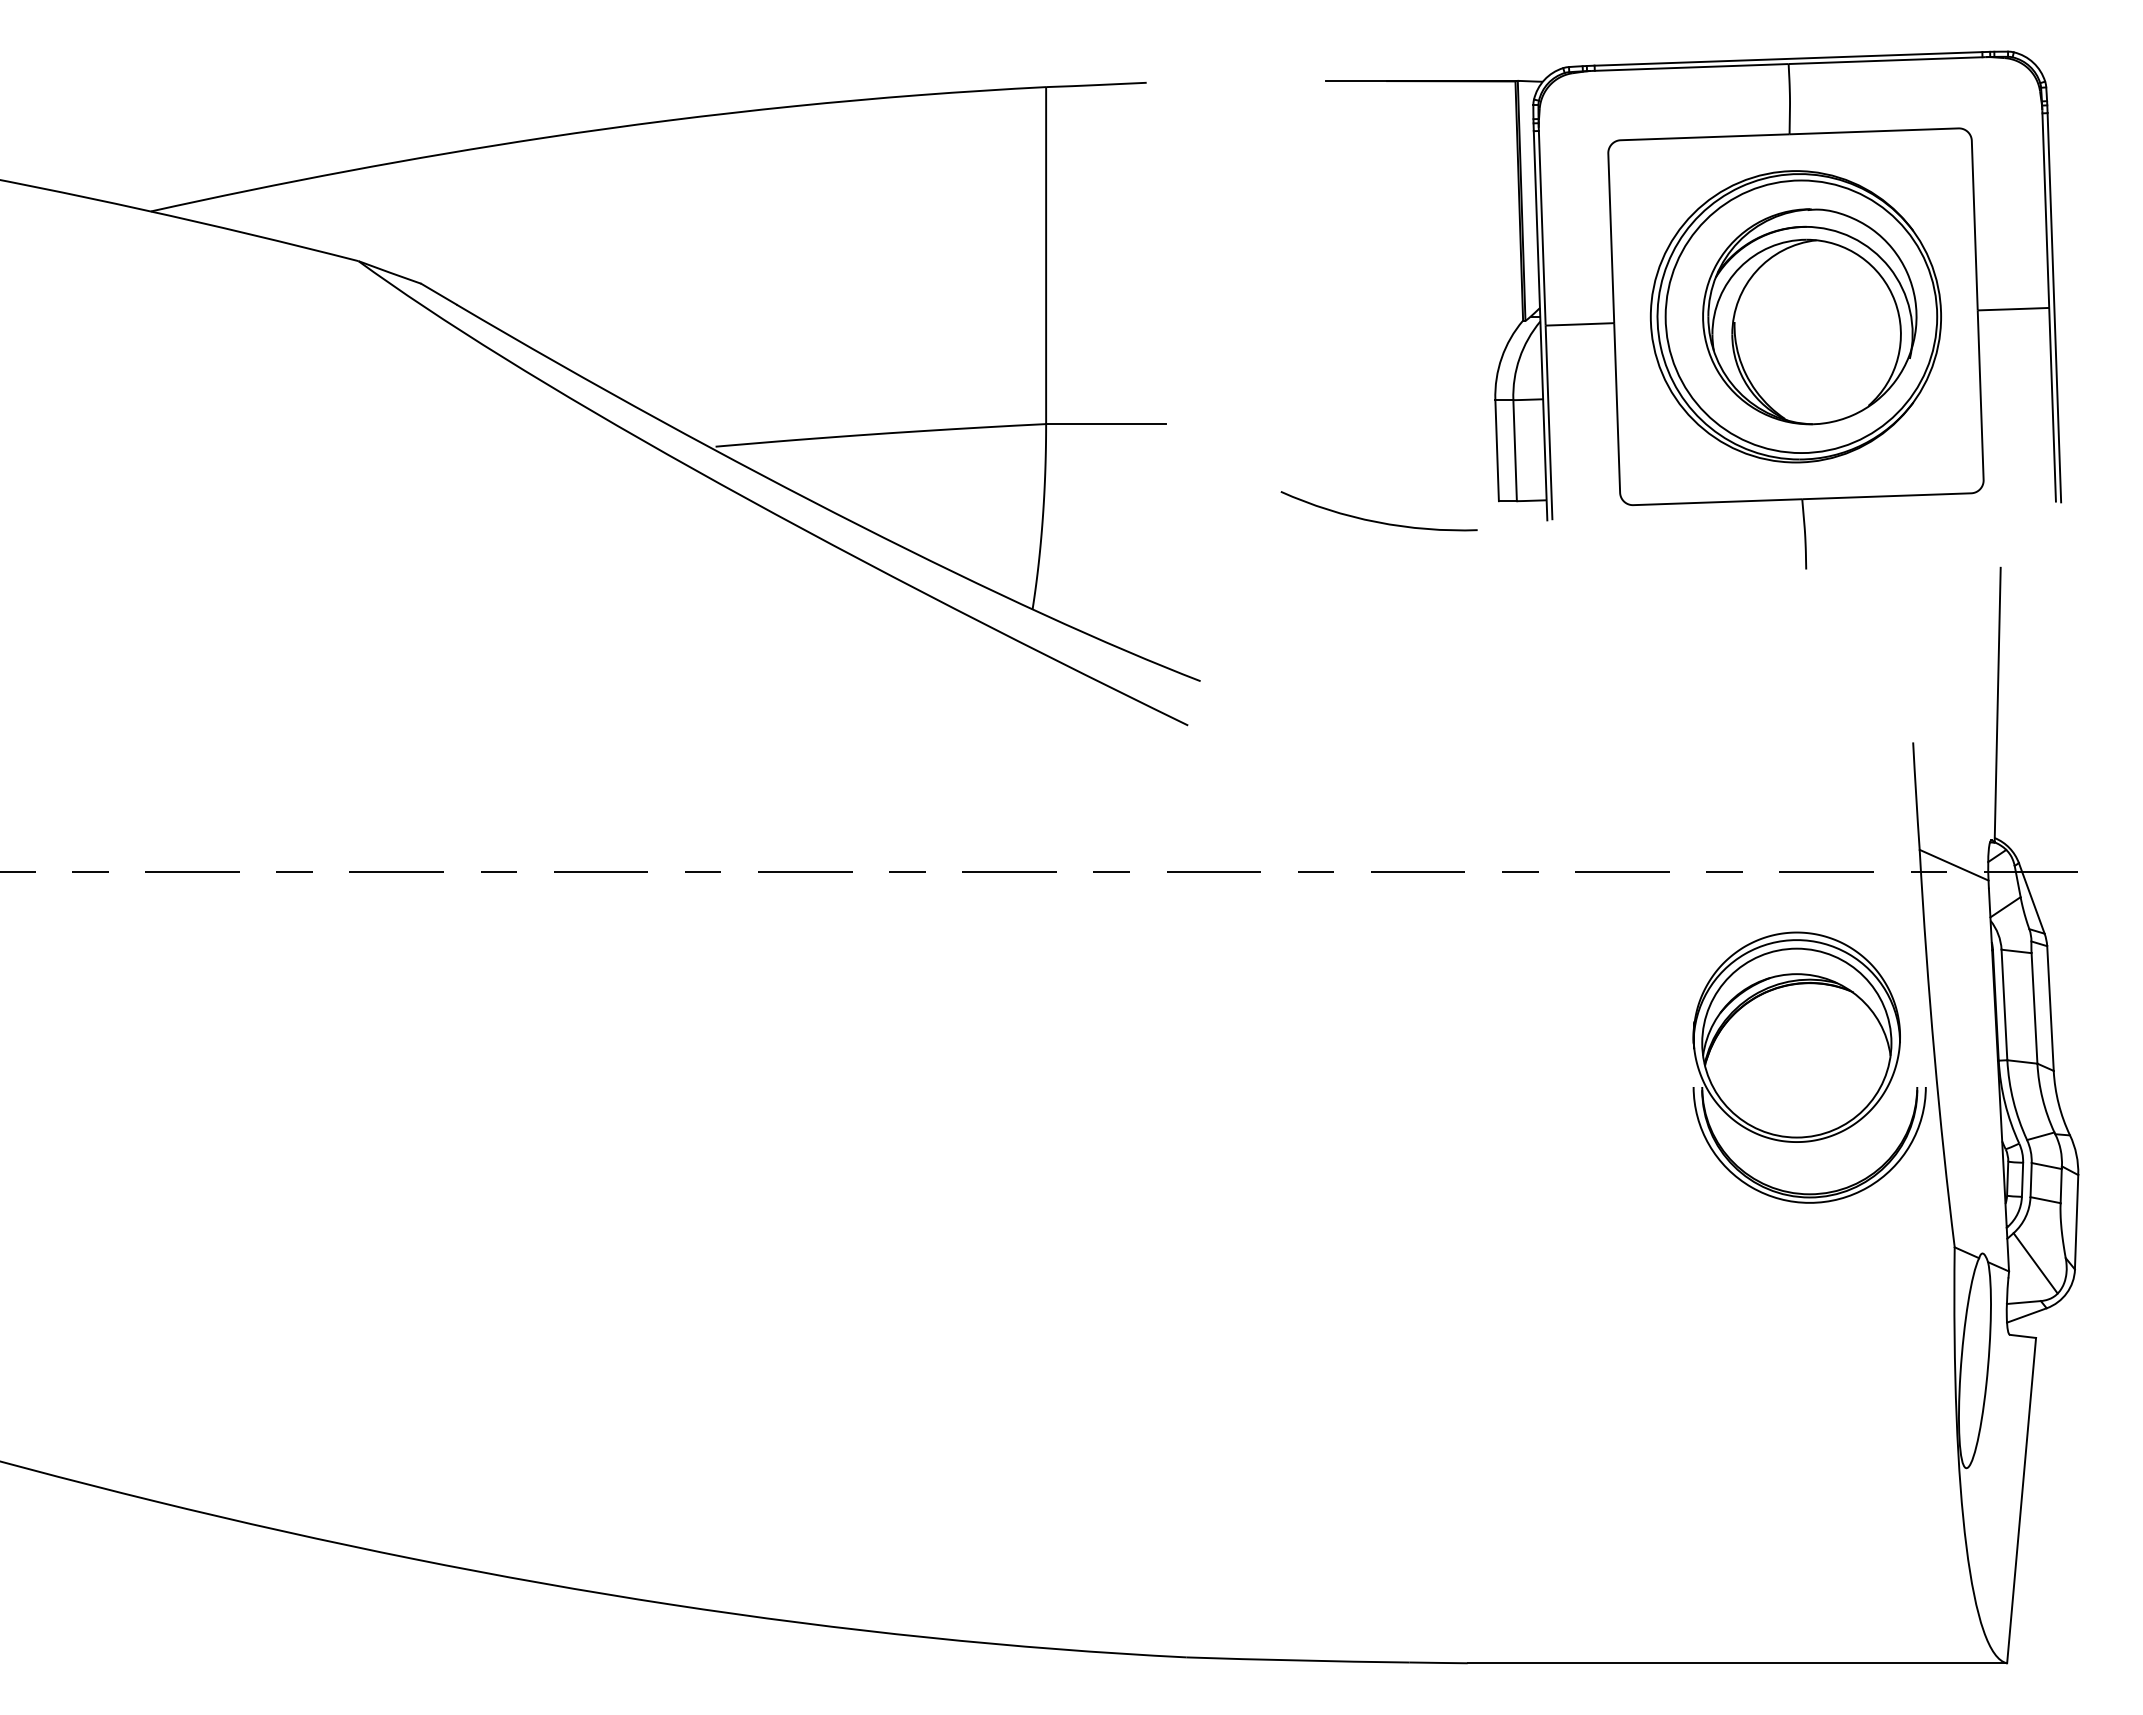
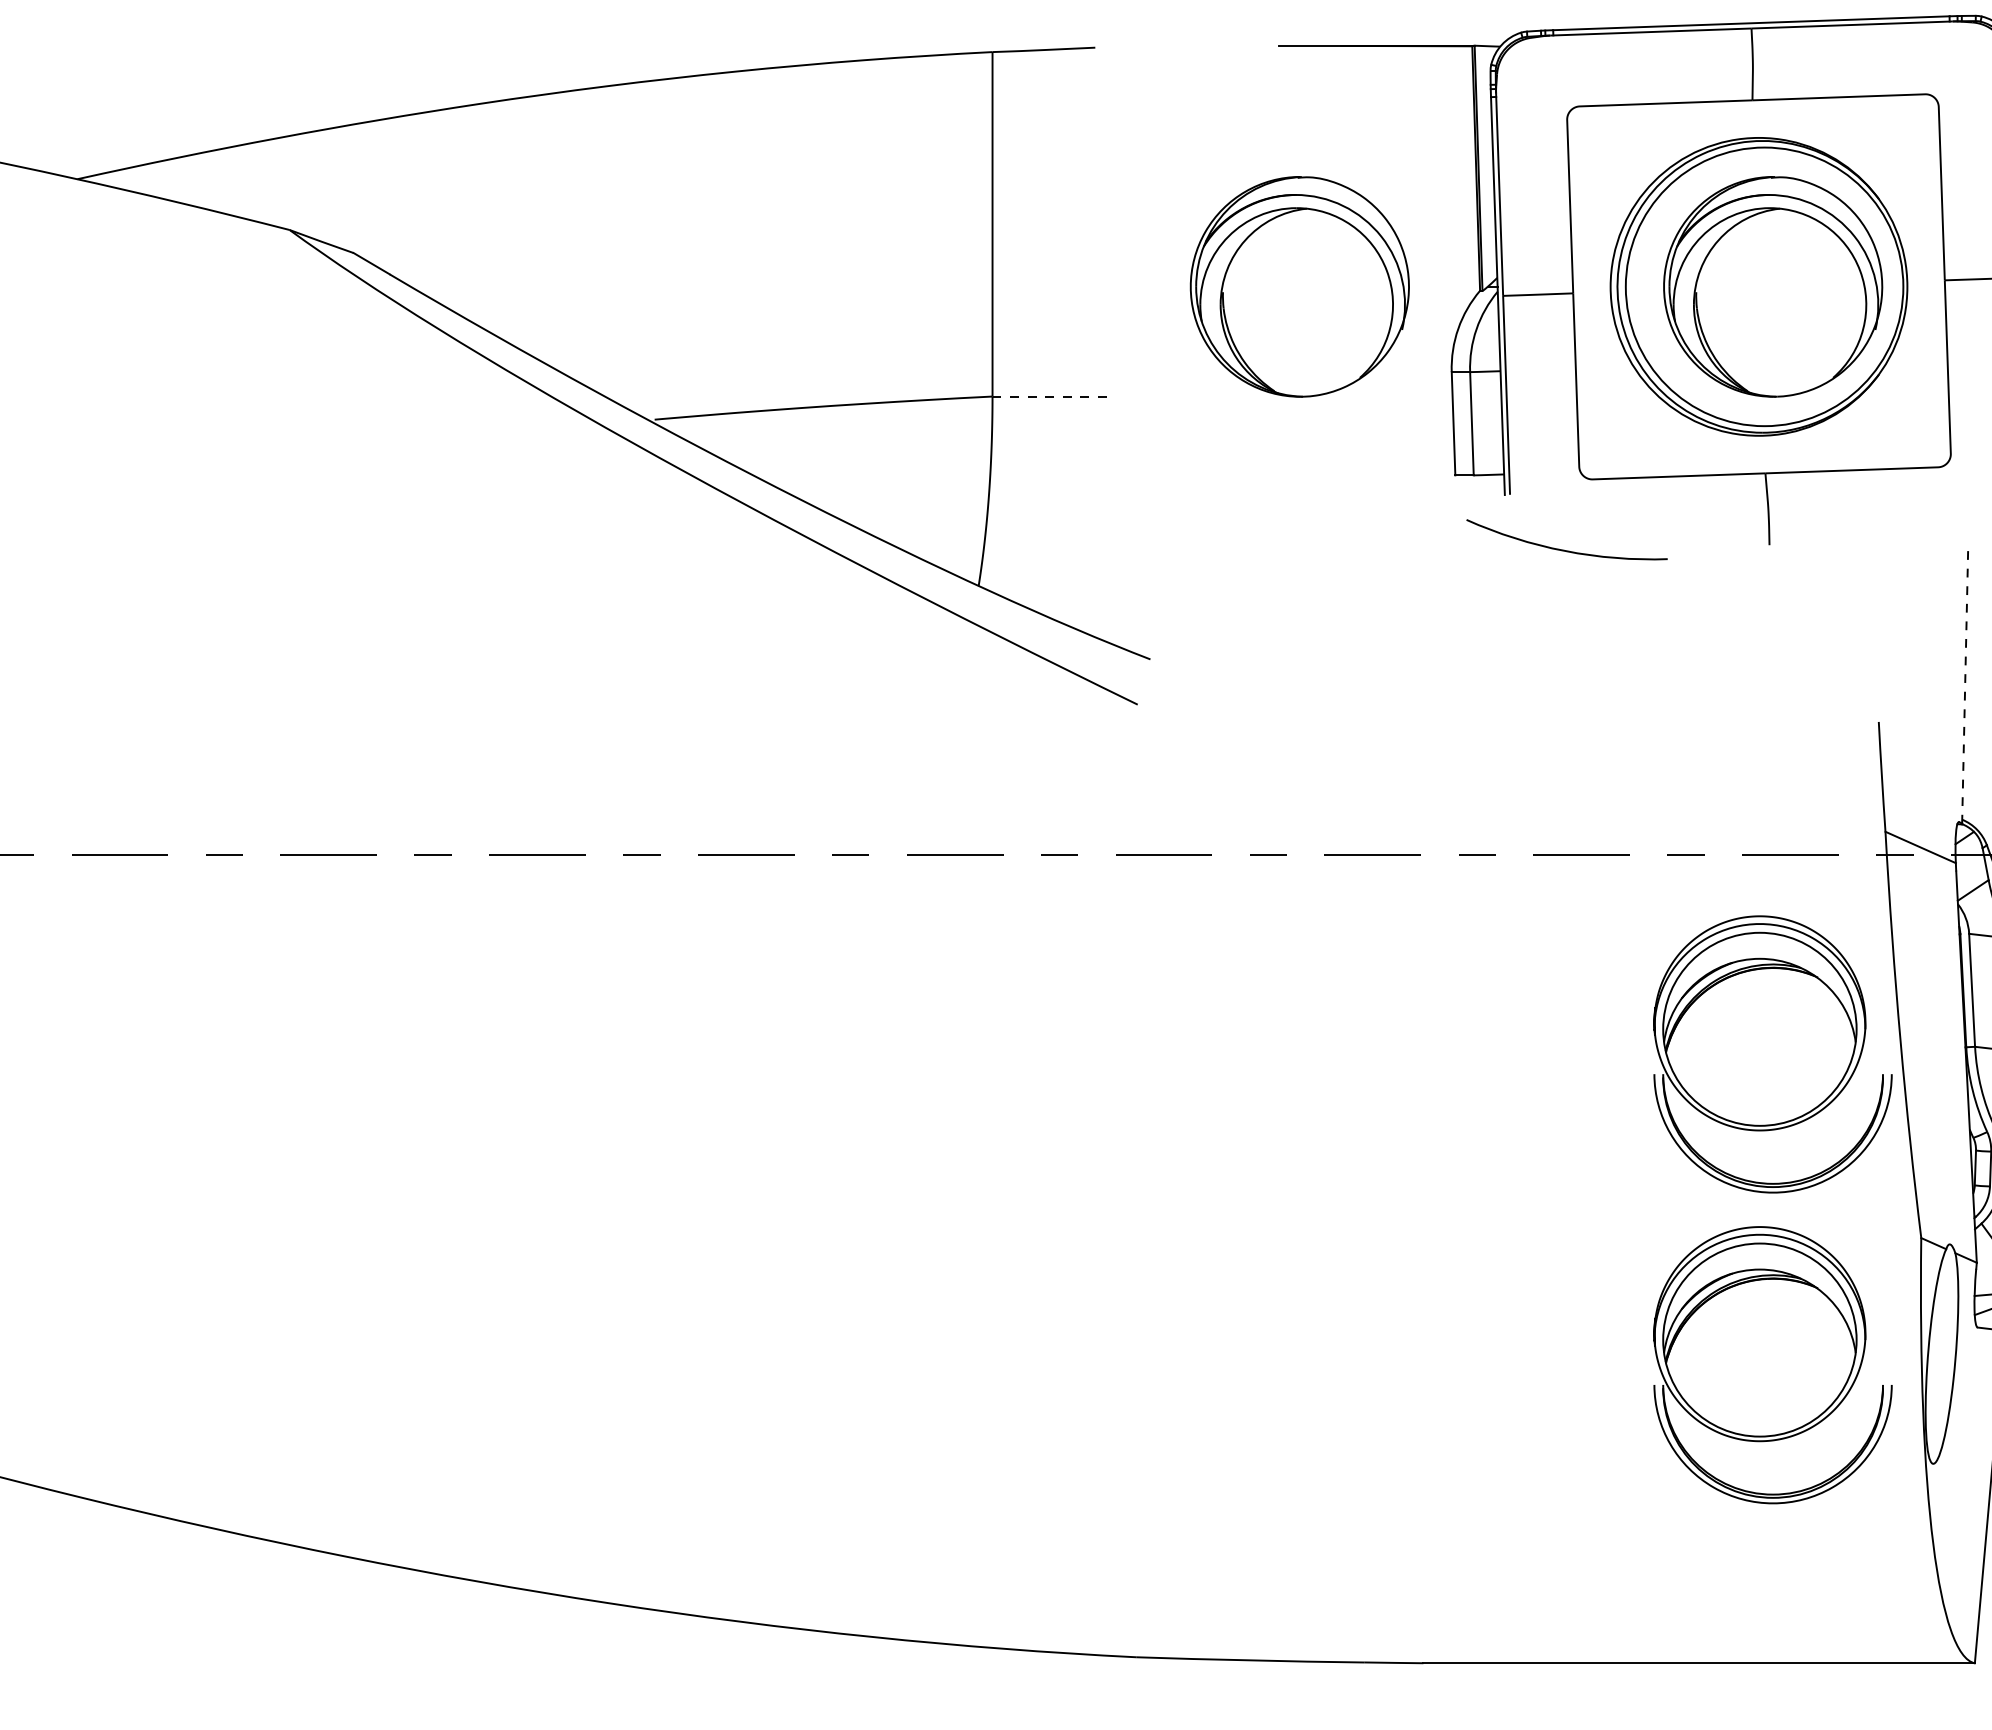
part: (1346, 316) -> (1299, 286), added
line: (1106, 424) -> (1054, 396), solid -> dashed
curve: (1375, 520) -> (1563, 549), moved
line: (1997, 704) -> (1965, 683), solid -> dashed
part: (1809, 1371) -> (1772, 1364), added

